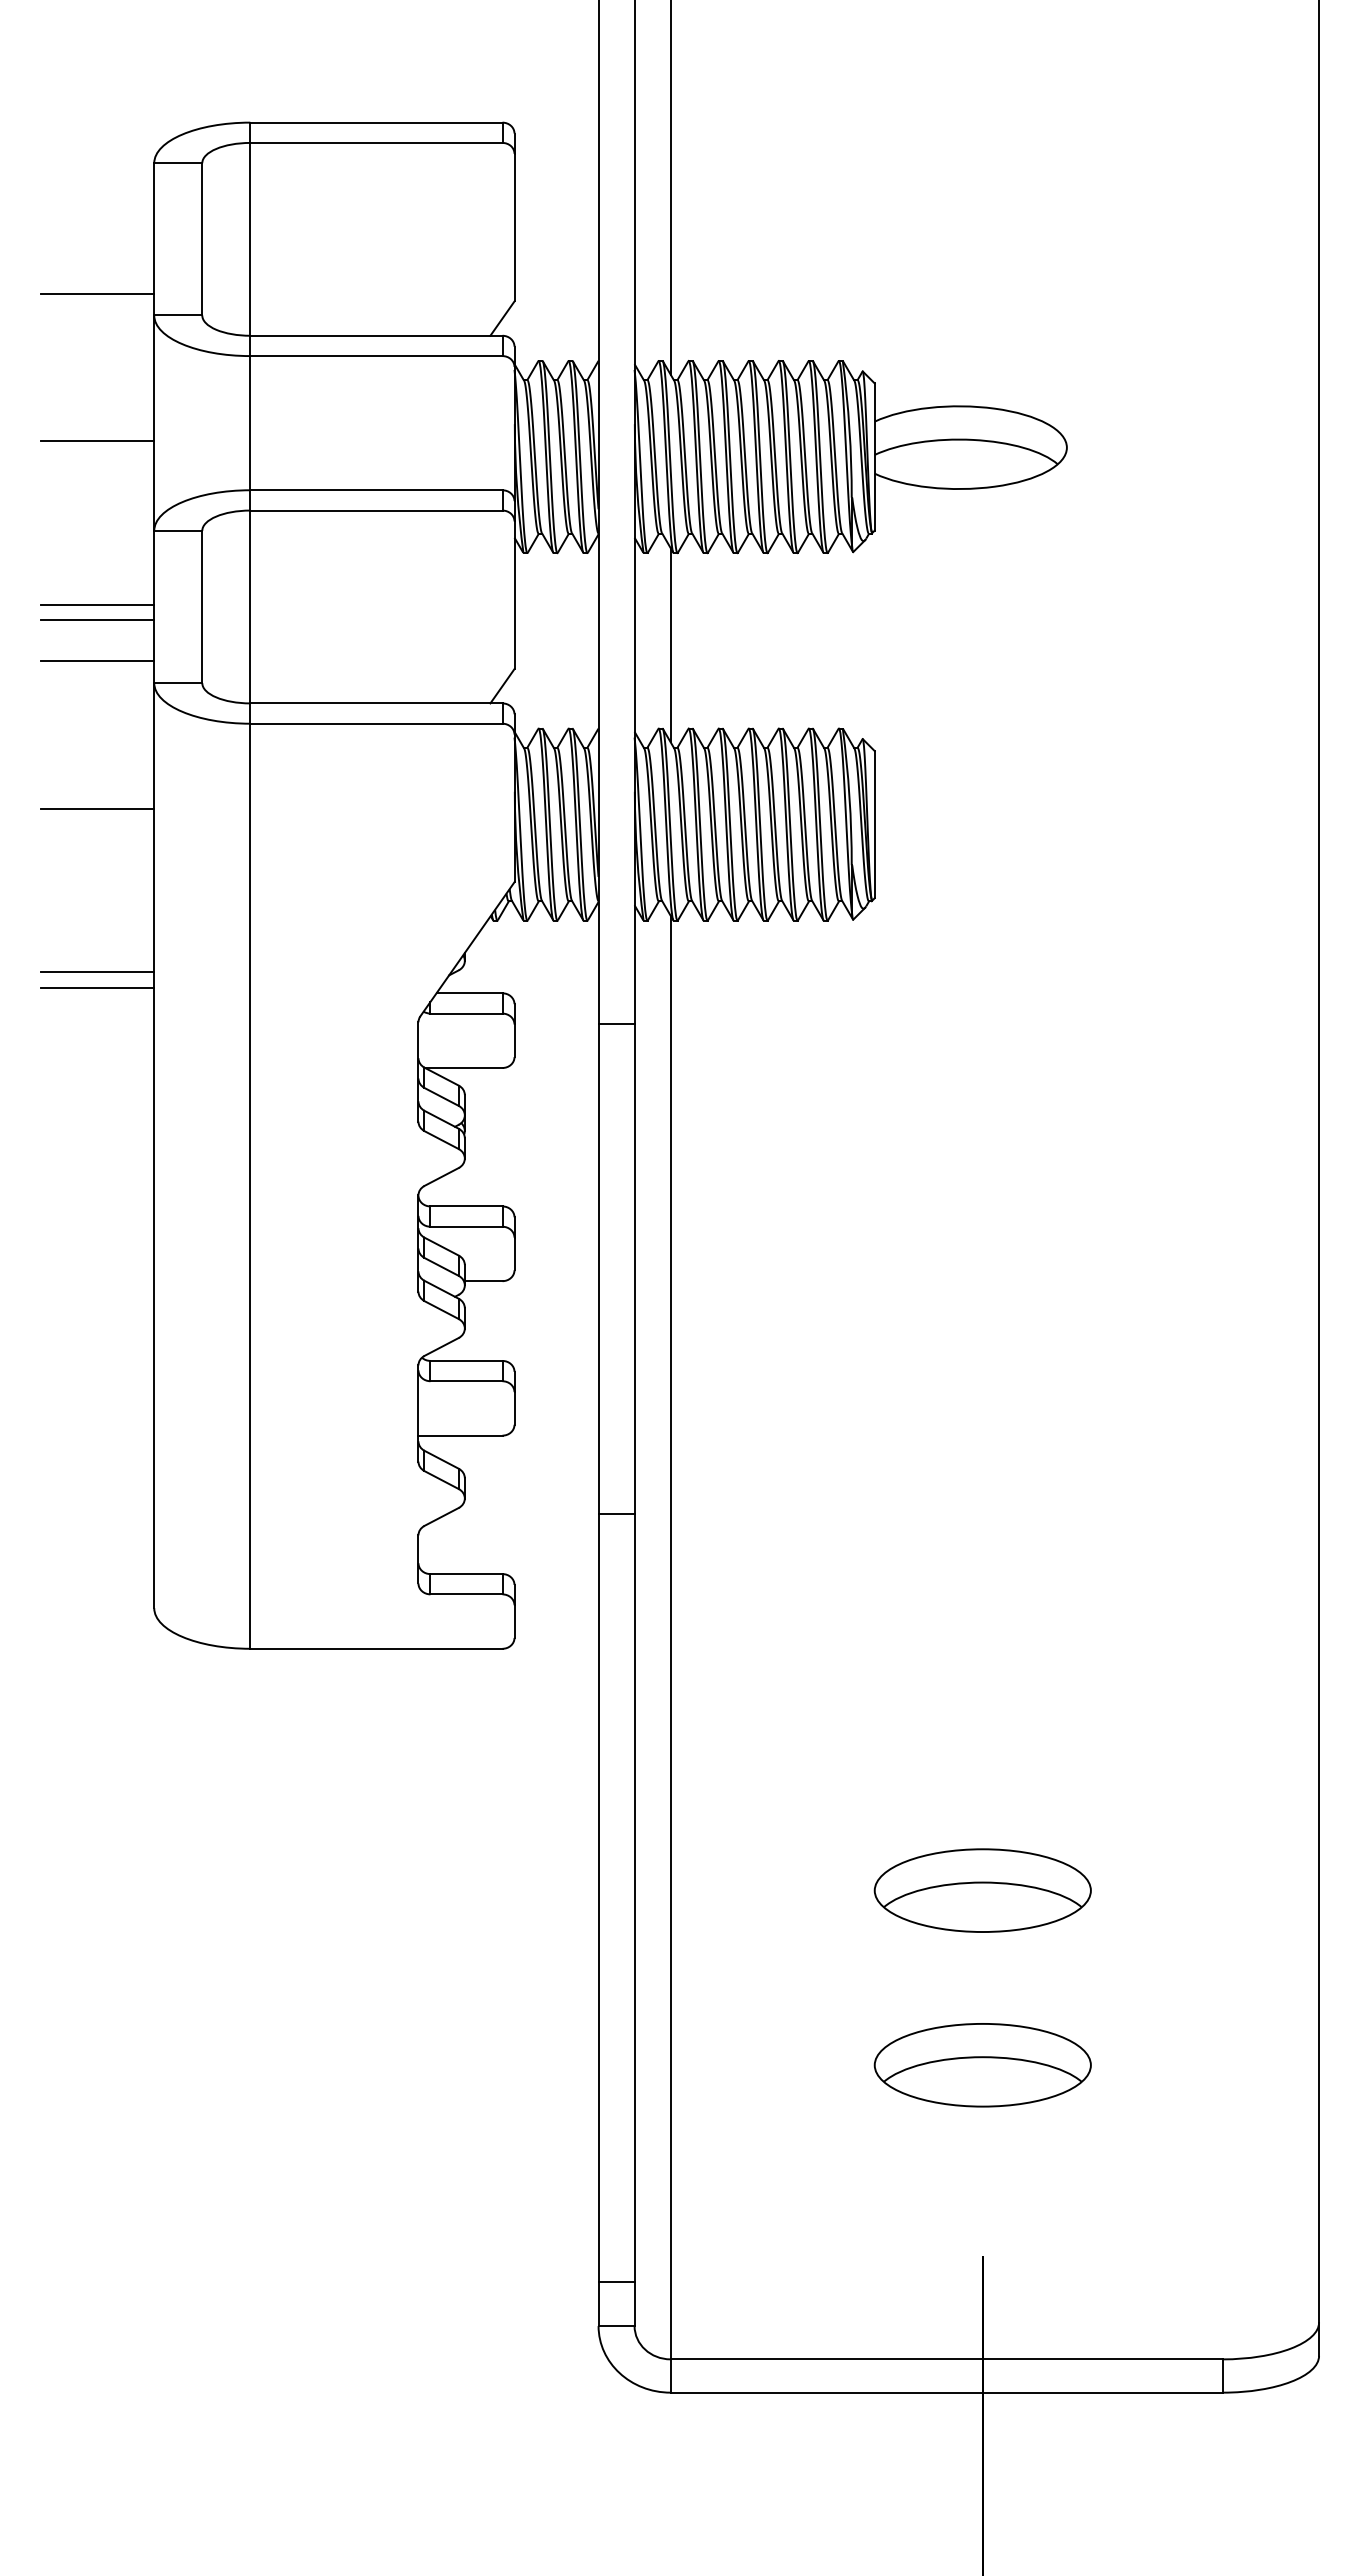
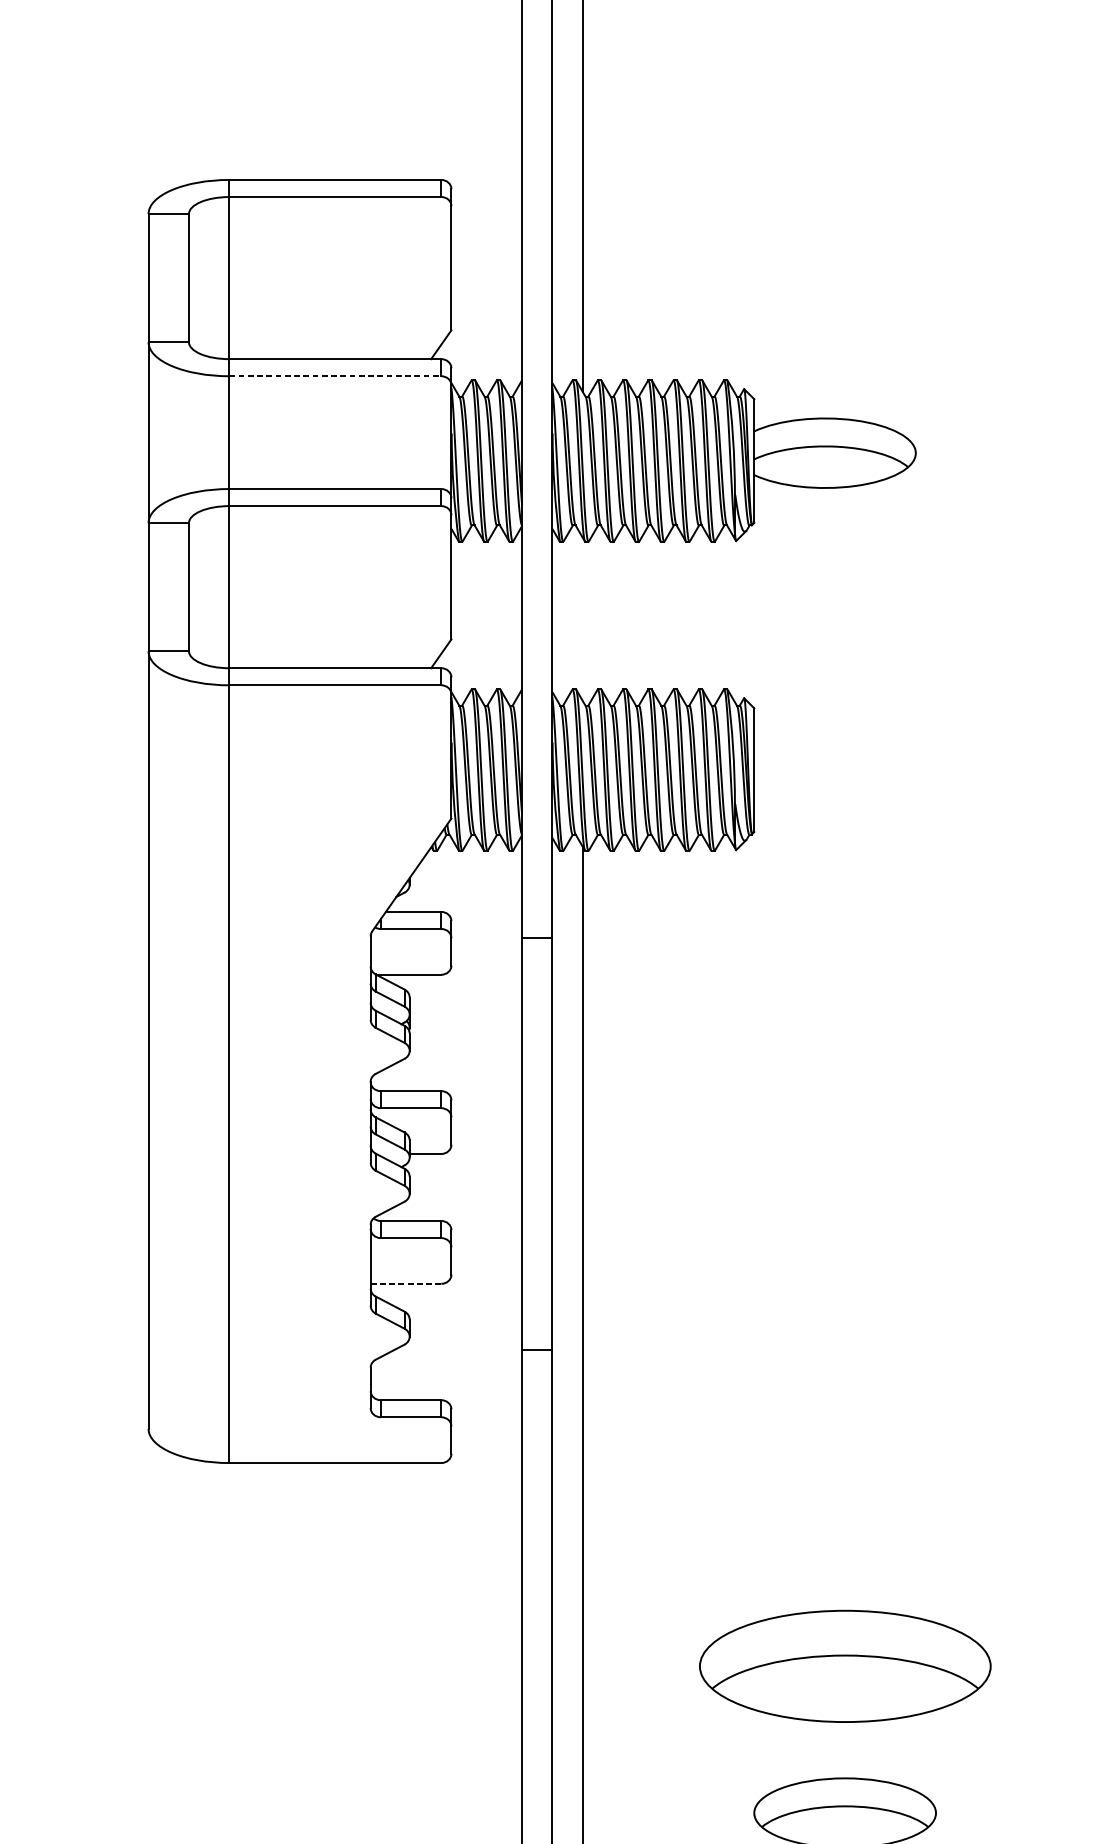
line: (97, 293) -> (100, 323), removed
line: (376, 356) -> (335, 376), solid -> dashed
line: (97, 441) -> (100, 448), removed
line: (97, 604) -> (100, 585), removed
line: (97, 620) -> (100, 598), removed
line: (670, 645) -> (582, 619), removed
line: (97, 661) -> (100, 633), removed
line: (97, 808) -> (100, 756), removed
line: (97, 972) -> (100, 894), removed
line: (97, 988) -> (100, 907), removed
line: (460, 1435) -> (406, 1283), solid -> dashed
part: (982, 1890) -> (844, 1666), size x1.6

